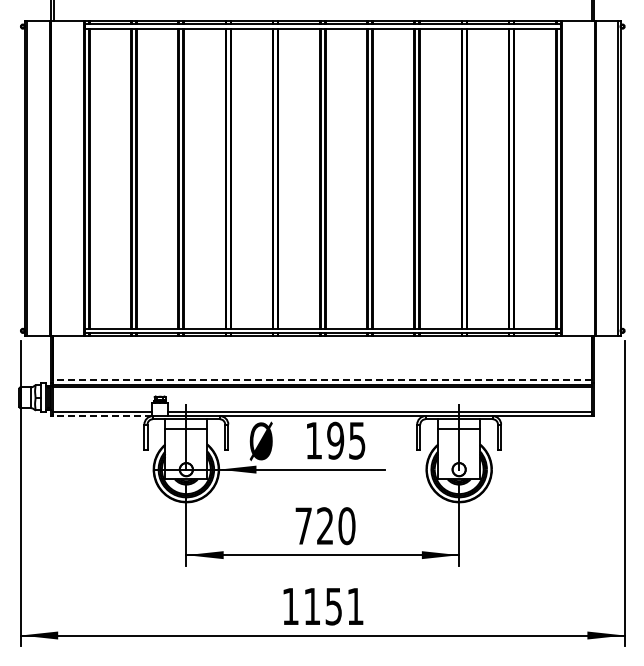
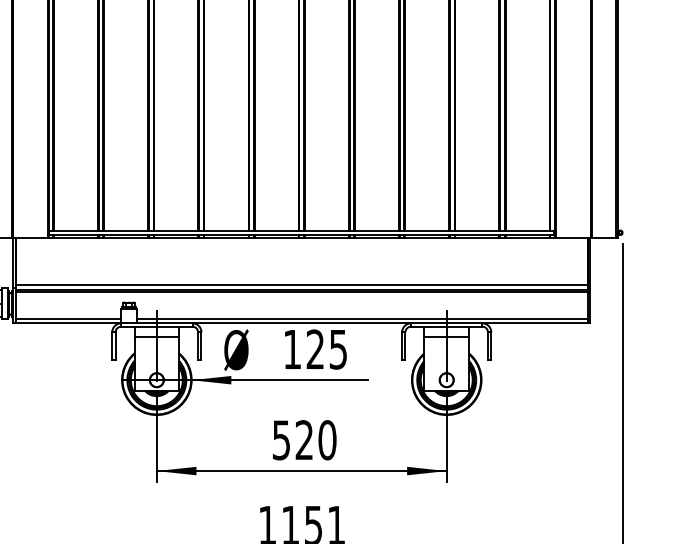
line: (322, 380) -> (301, 285), dashed -> solid
line: (102, 416) -> (67, 323), dashed -> solid
text: (335, 440) -> (315, 349), 195 -> 125
text: (303, 526) -> (281, 440), 720 -> 520

